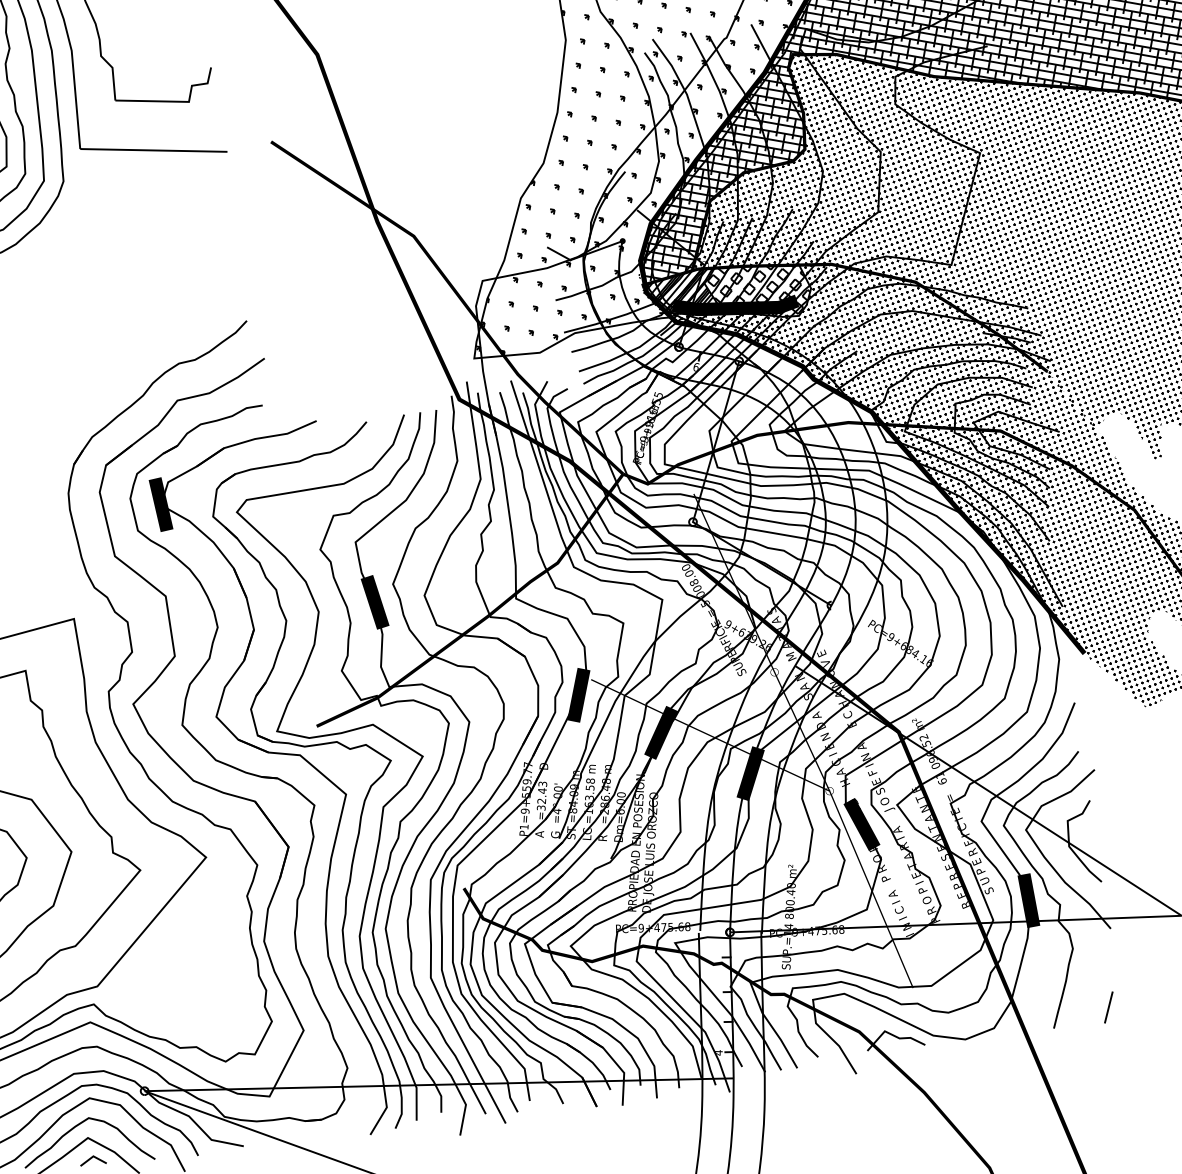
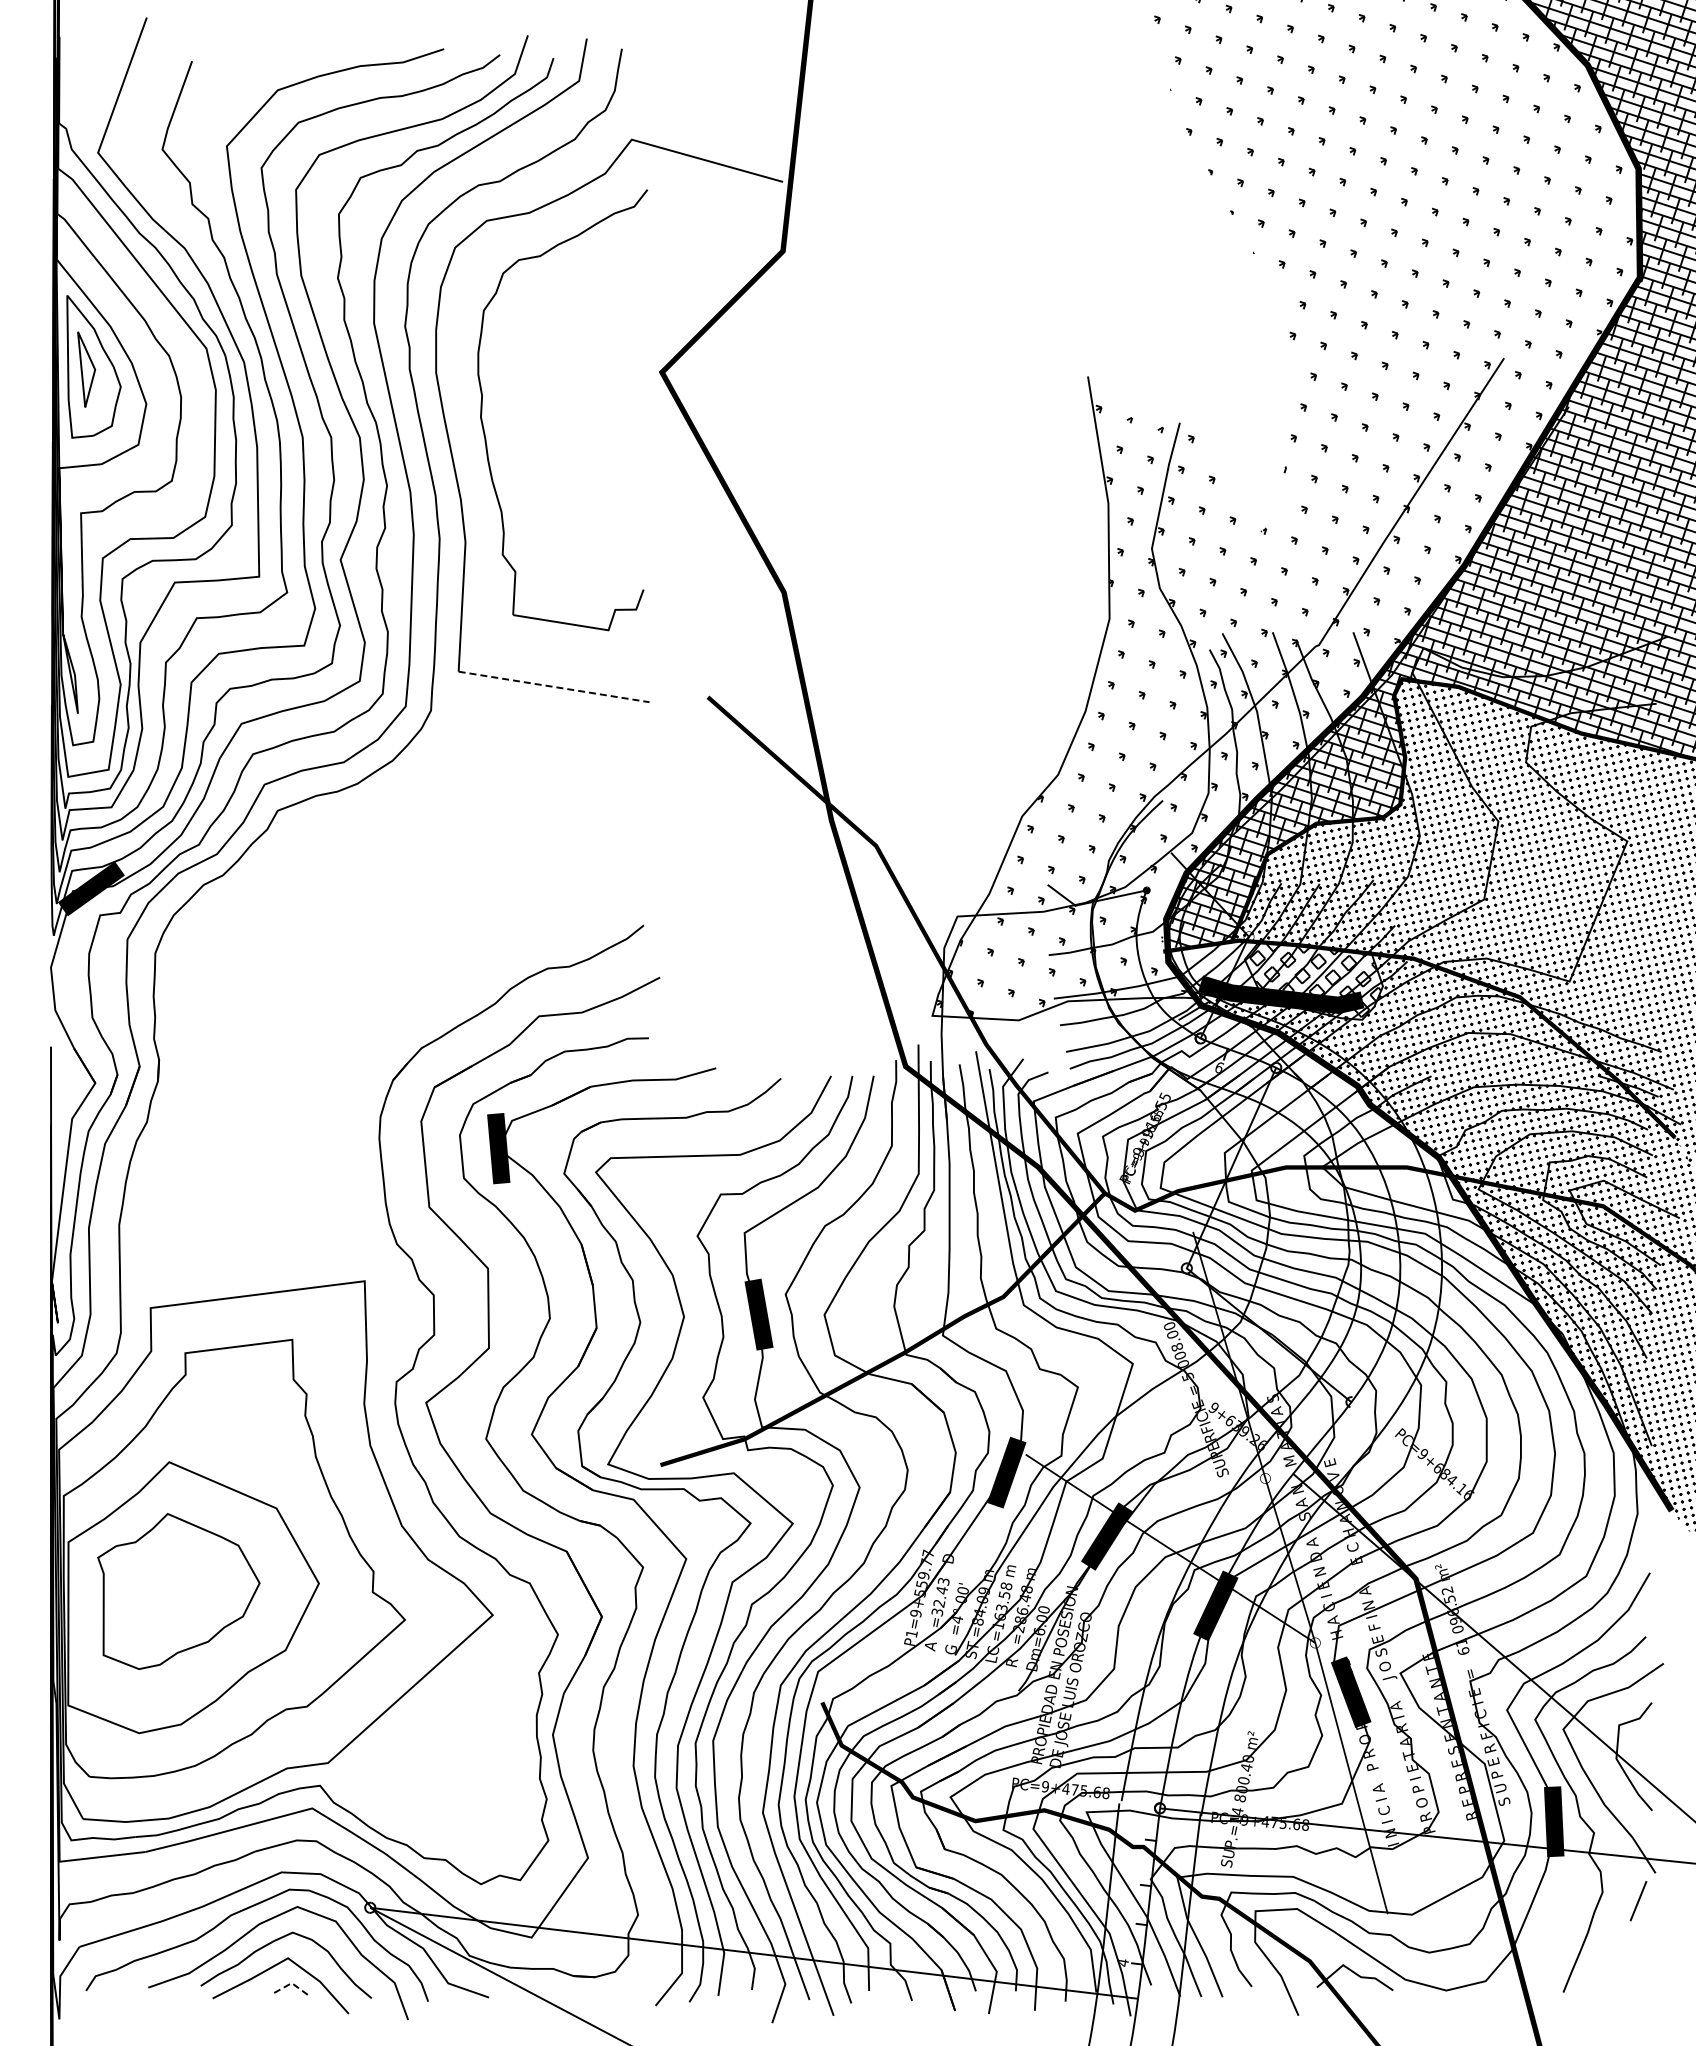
line: (154, 150) -> (554, 686), solid -> dashed
hatch: (681, 295) -> (1213, 971), removed
line: (1108, 1007) -> (1638, 1901), moved
line: (92, 1156) -> (290, 1983), solid -> dashed

